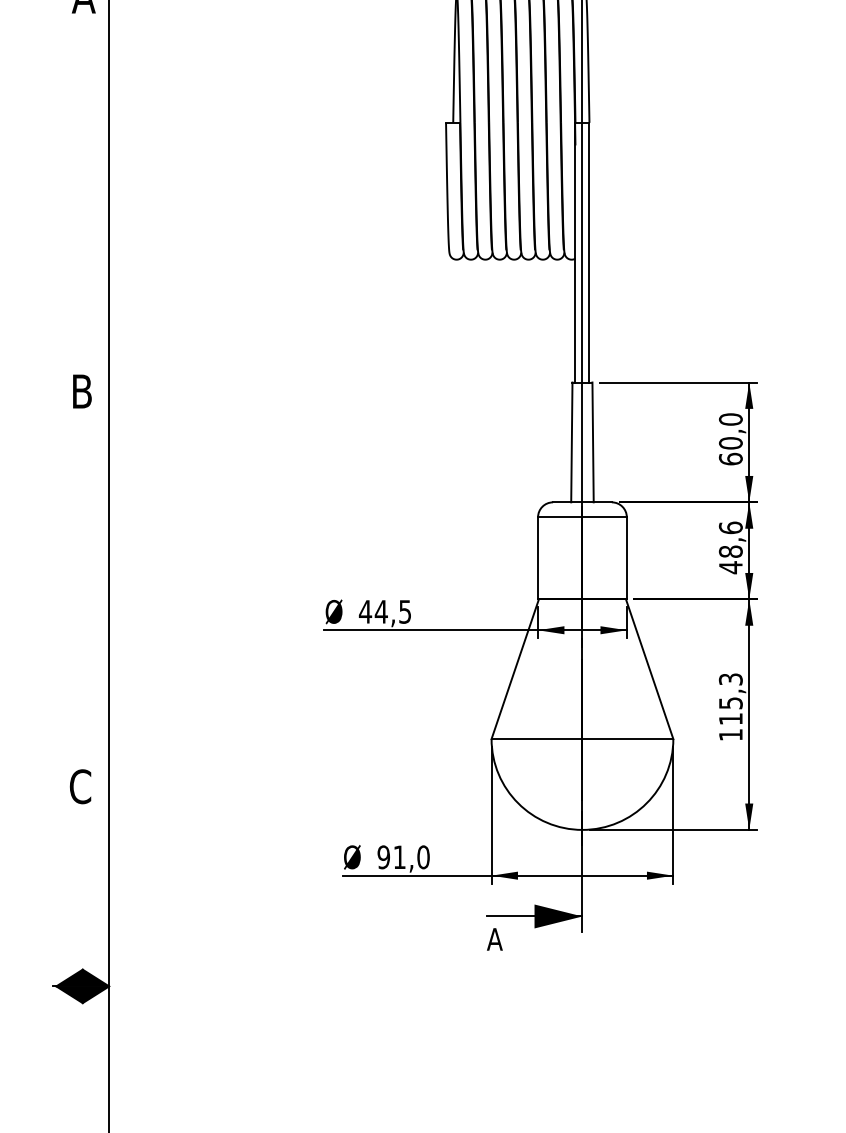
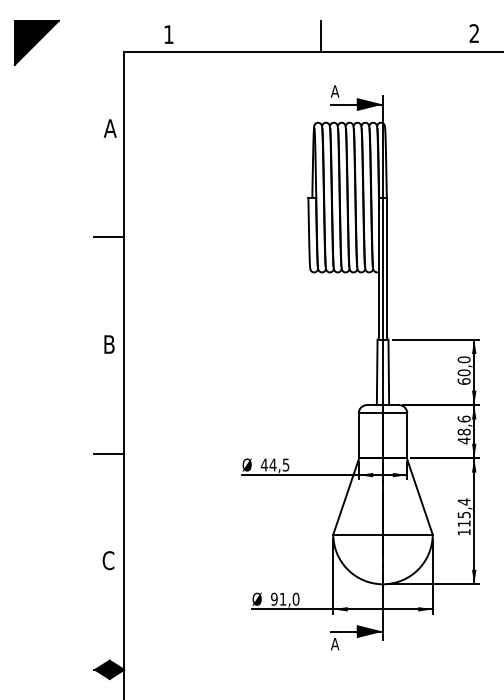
line: (80, 195) -> (108, 237), added
line: (80, 590) -> (108, 453), added
text: (729, 678) -> (463, 501), 115,3 -> 115,4

